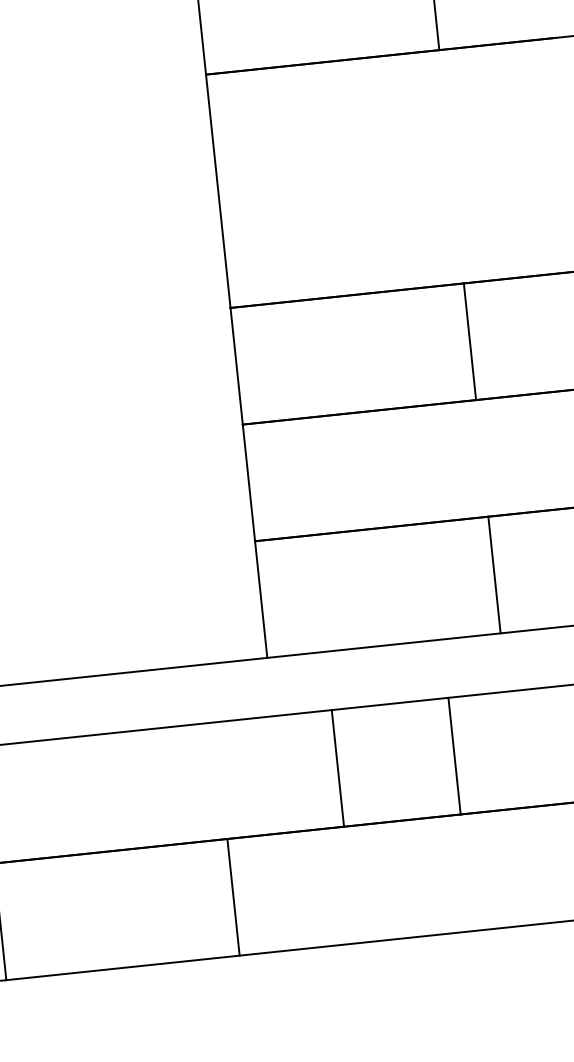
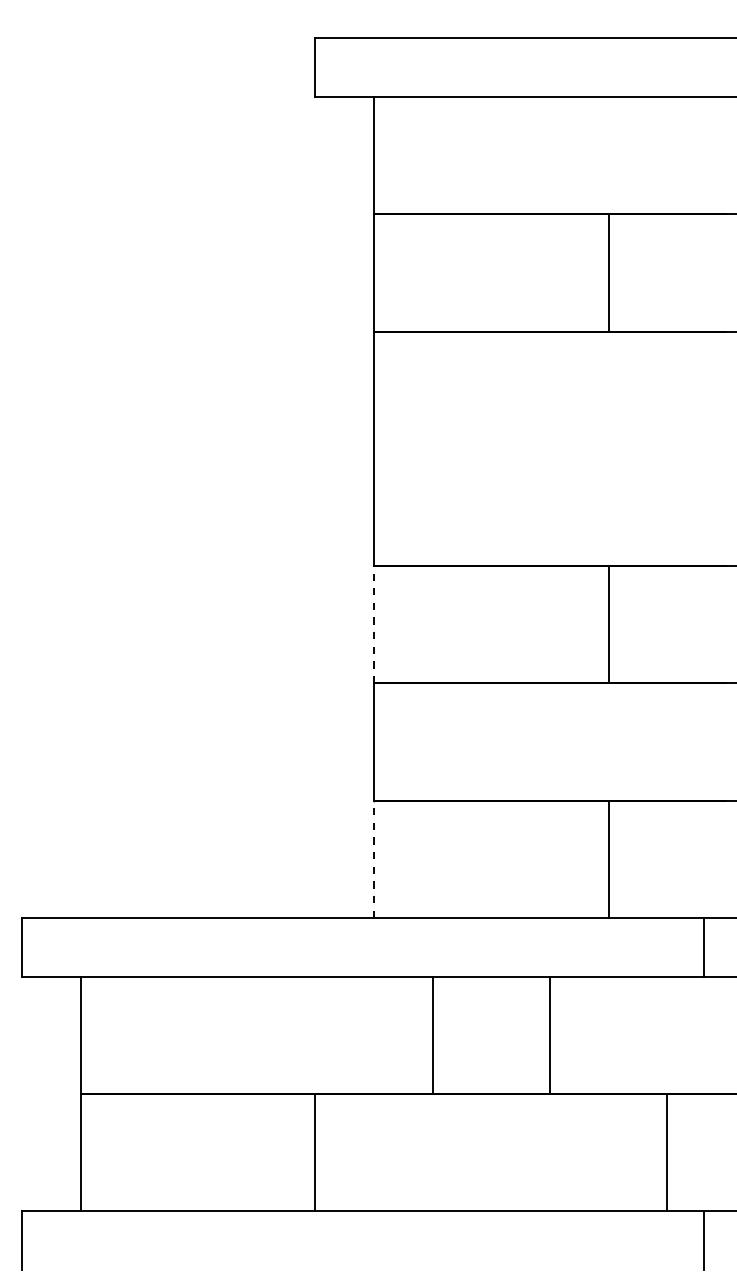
line: (236, 366) -> (373, 624), solid -> dashed
line: (260, 599) -> (373, 859), solid -> dashed

